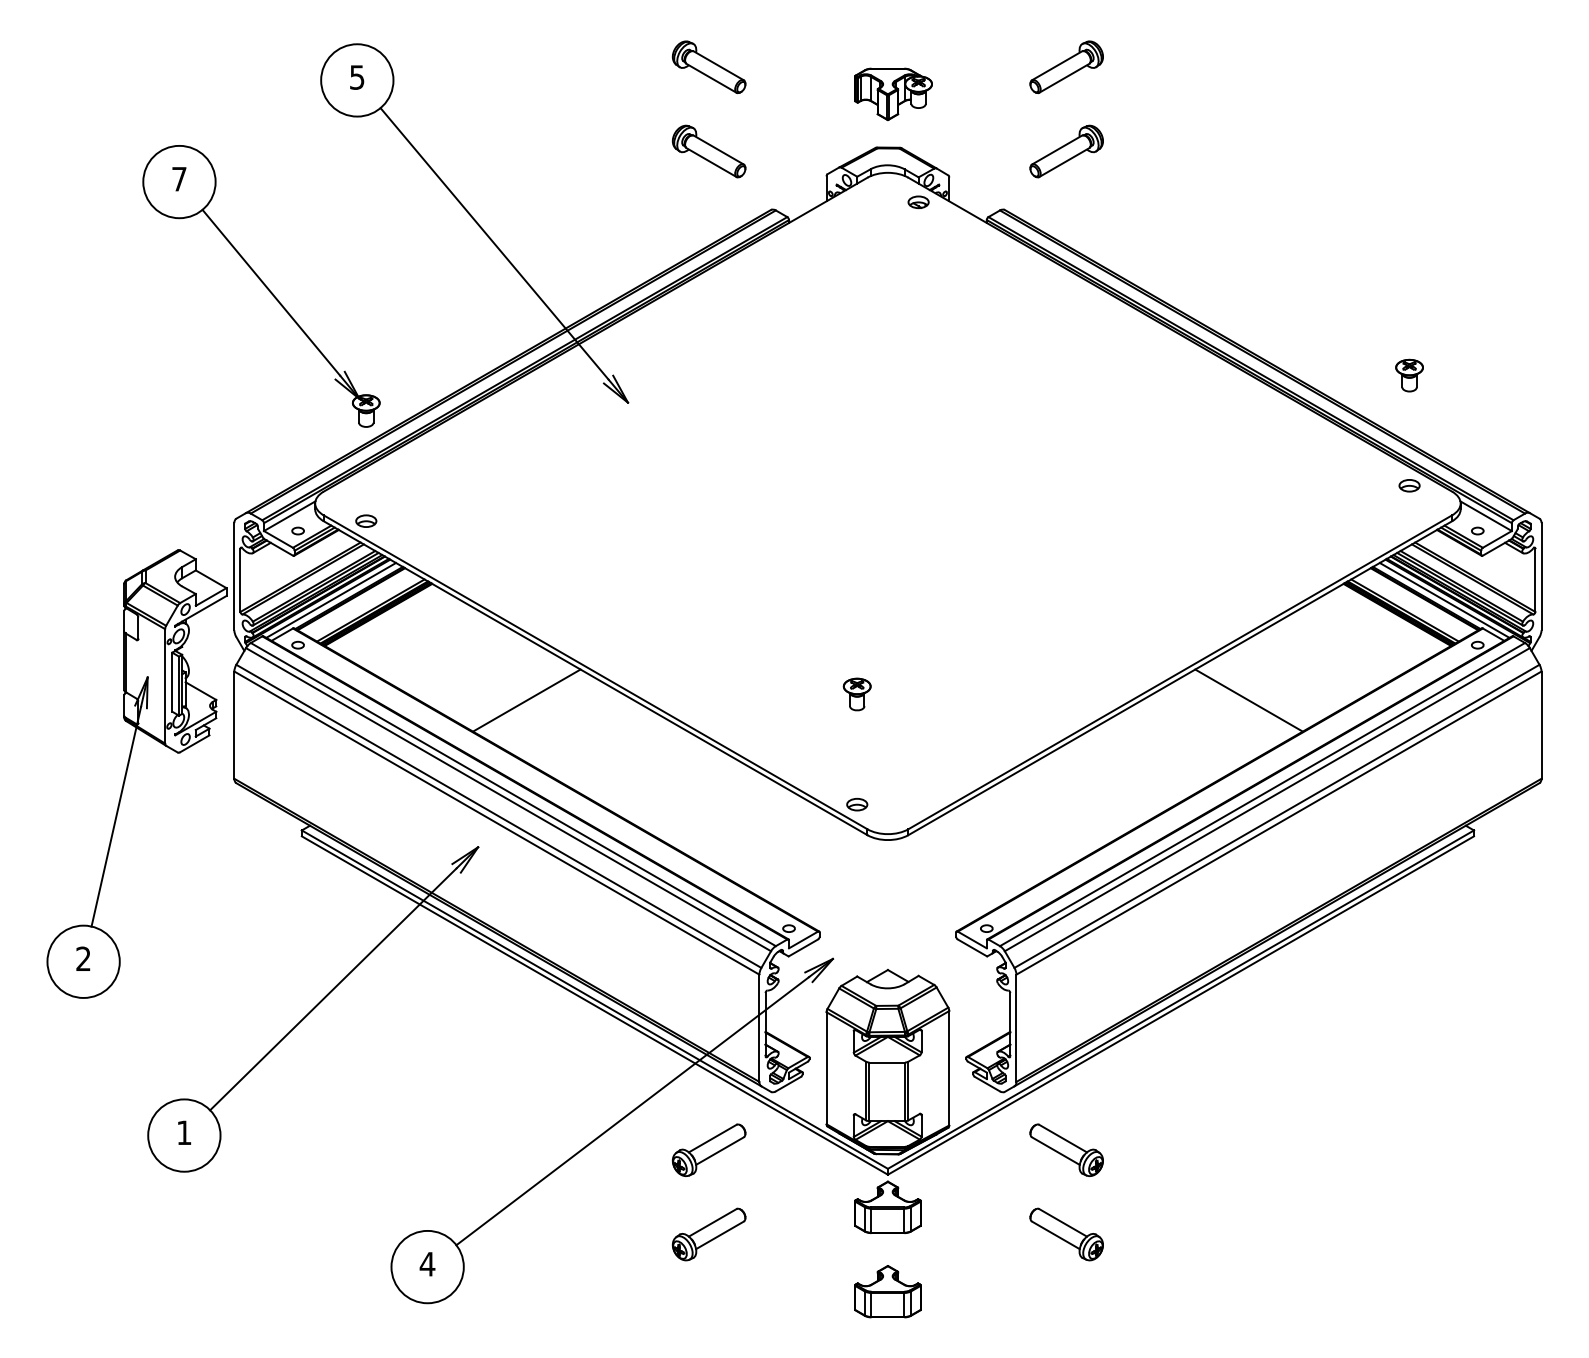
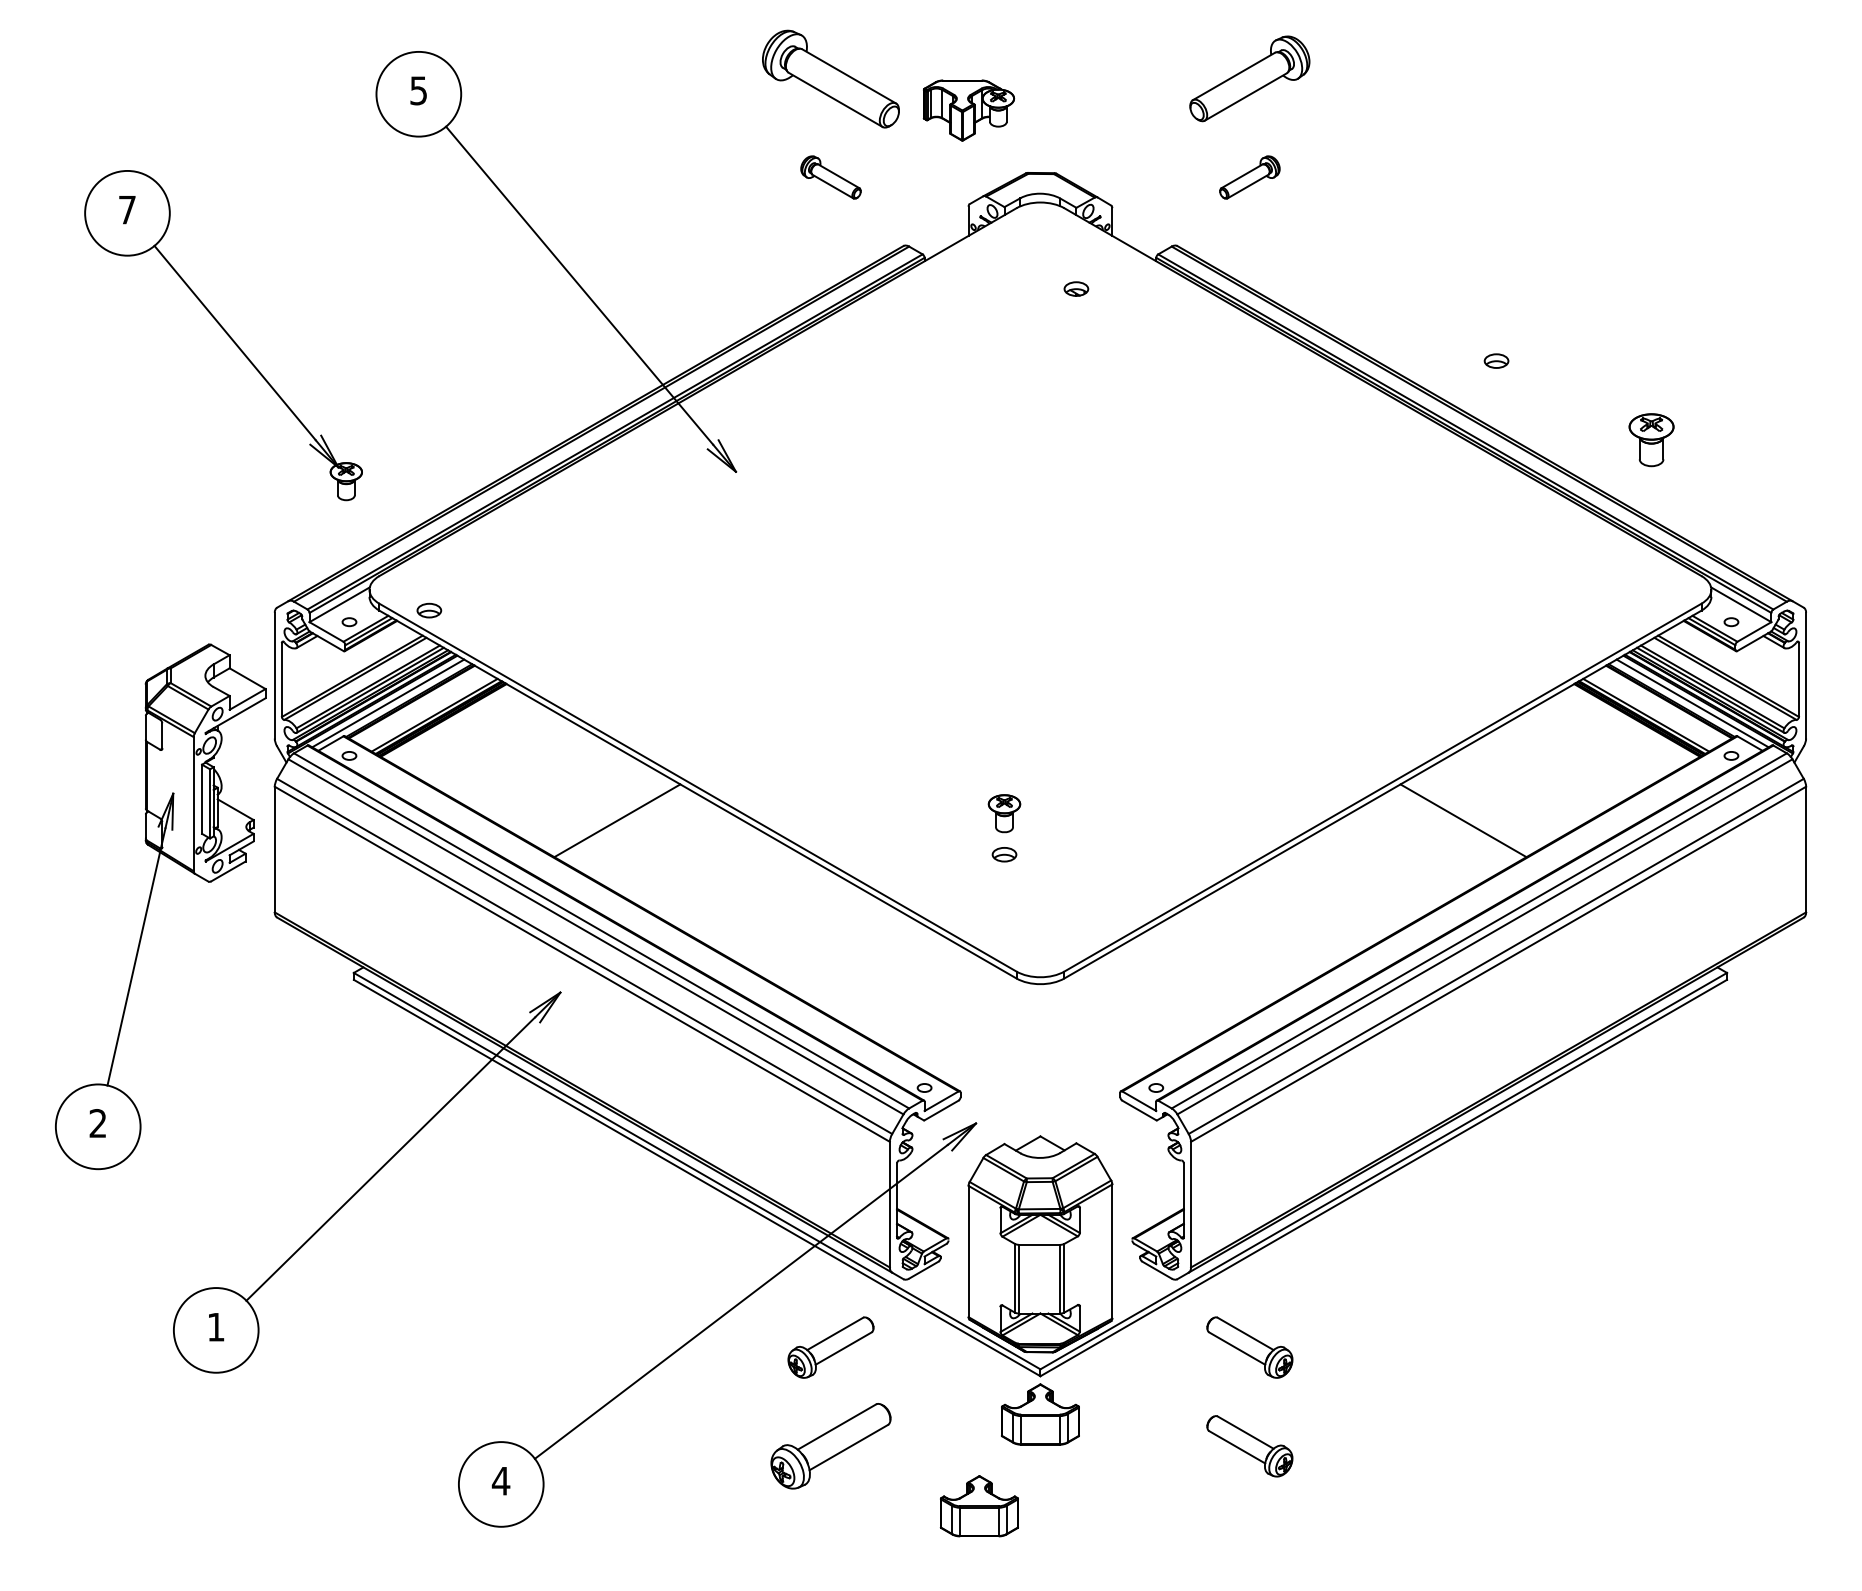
part: (708, 66) -> (830, 78), size x1.6
part: (1066, 66) -> (1249, 78), size x1.4
part: (893, 94) -> (968, 110), moved
part: (708, 151) -> (830, 177), size x0.7
part: (1066, 151) -> (1249, 177), size x0.7
part: (918, 201) -> (1076, 288), moved
part: (261, 286) -> (223, 335), moved
part: (1409, 375) -> (1651, 439), size x1.4
part: (1409, 485) -> (1496, 360), moved
part: (857, 804) -> (1004, 854), moved
part: (708, 1234) -> (830, 1446), size x1.4
part: (887, 1291) -> (978, 1506), moved

